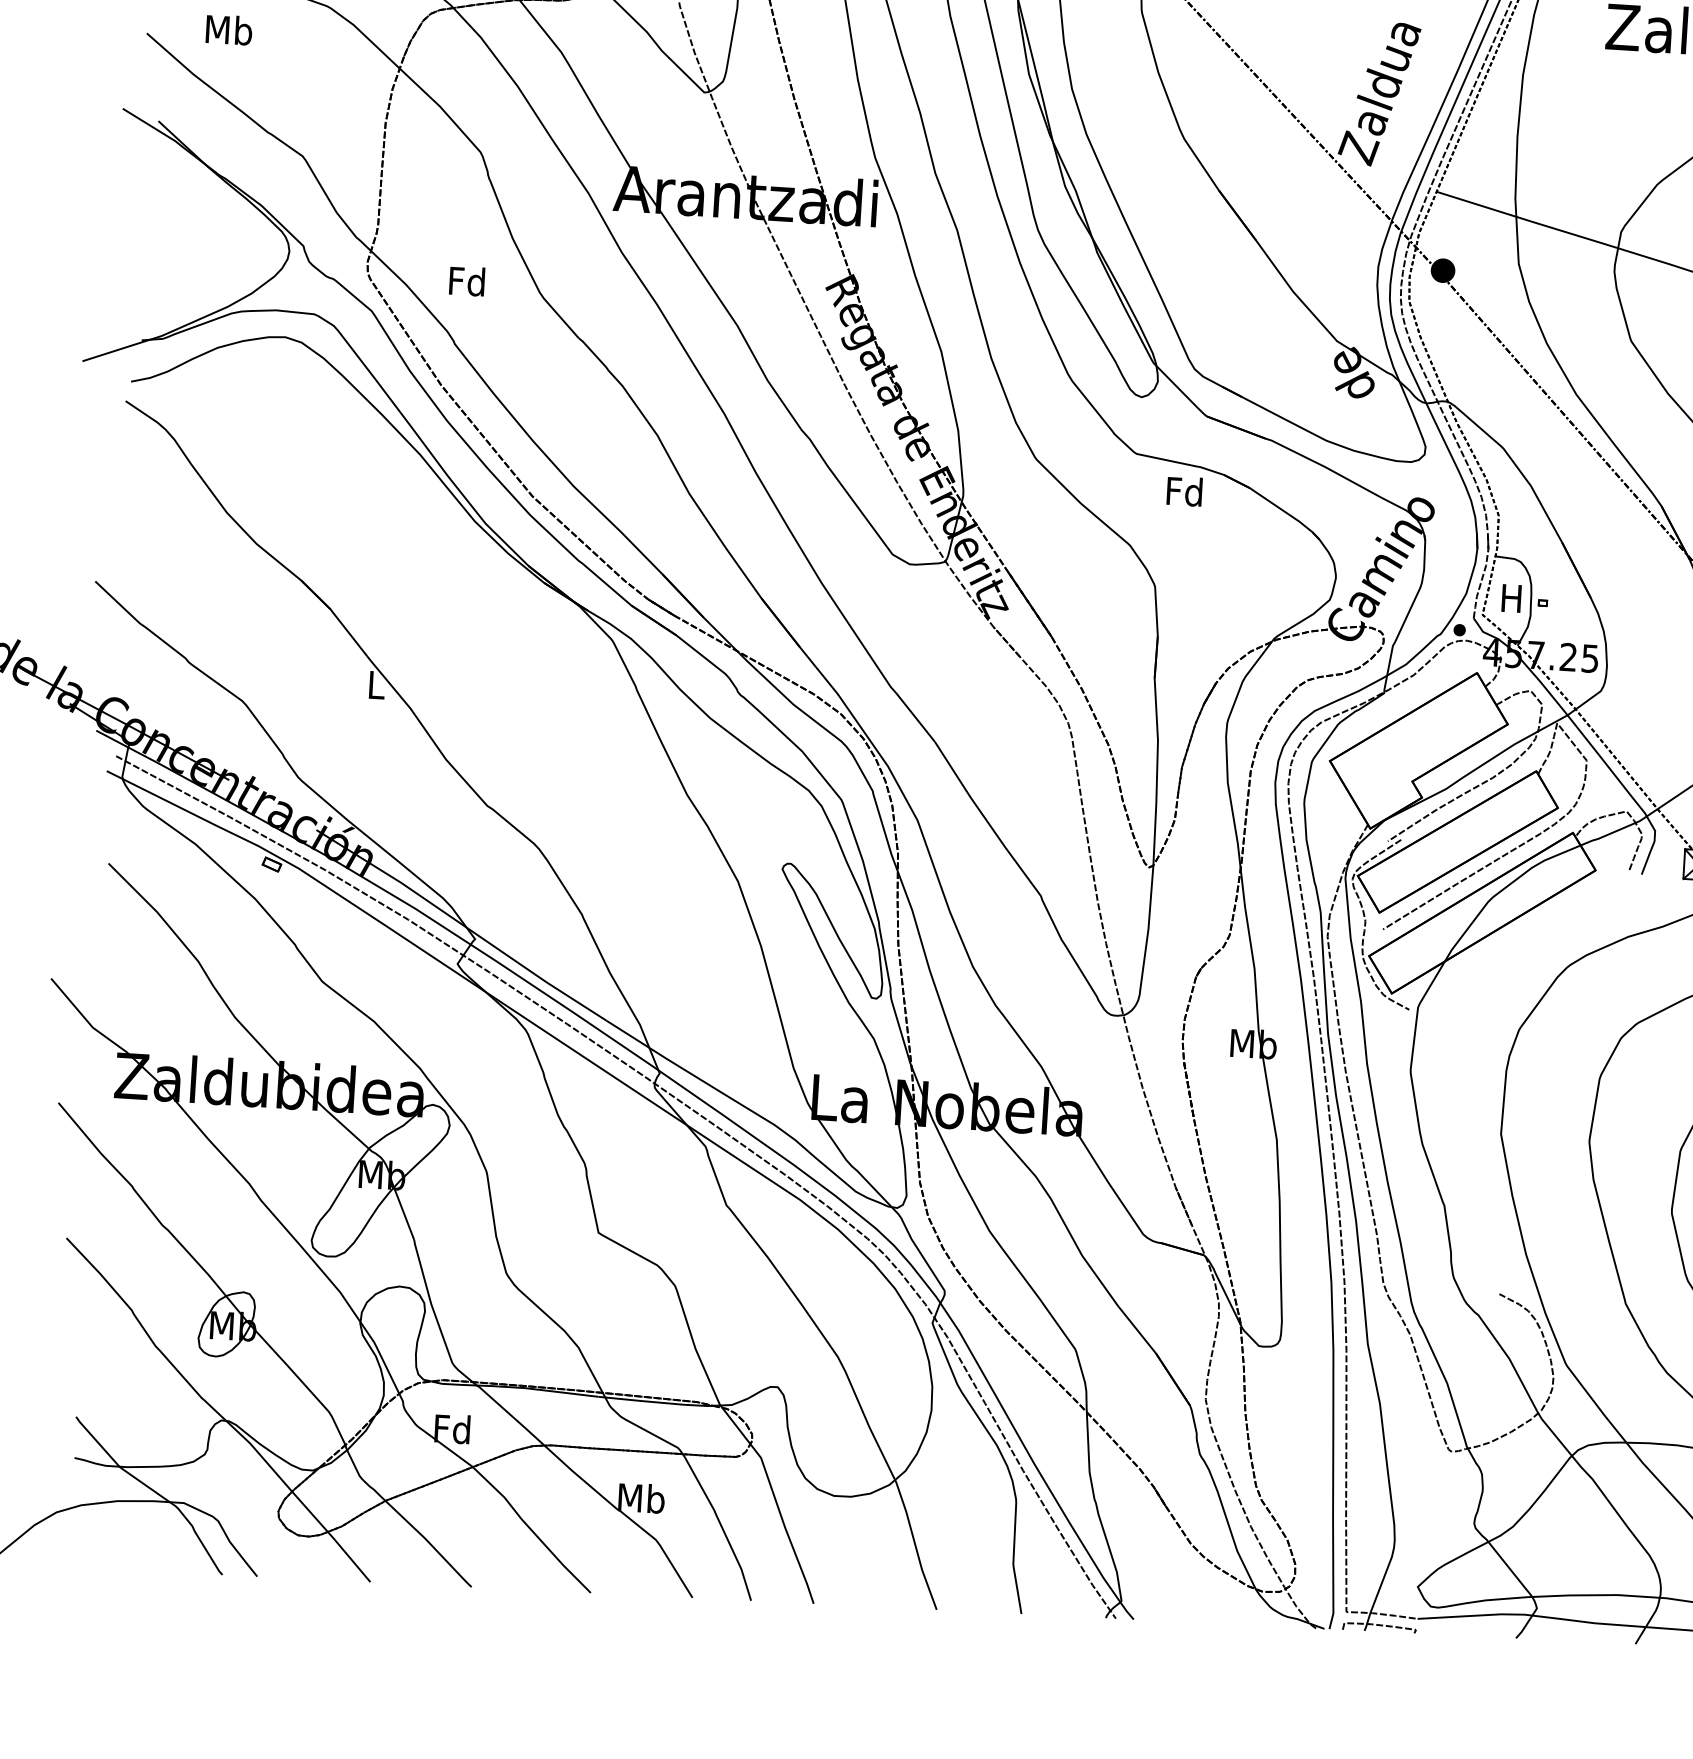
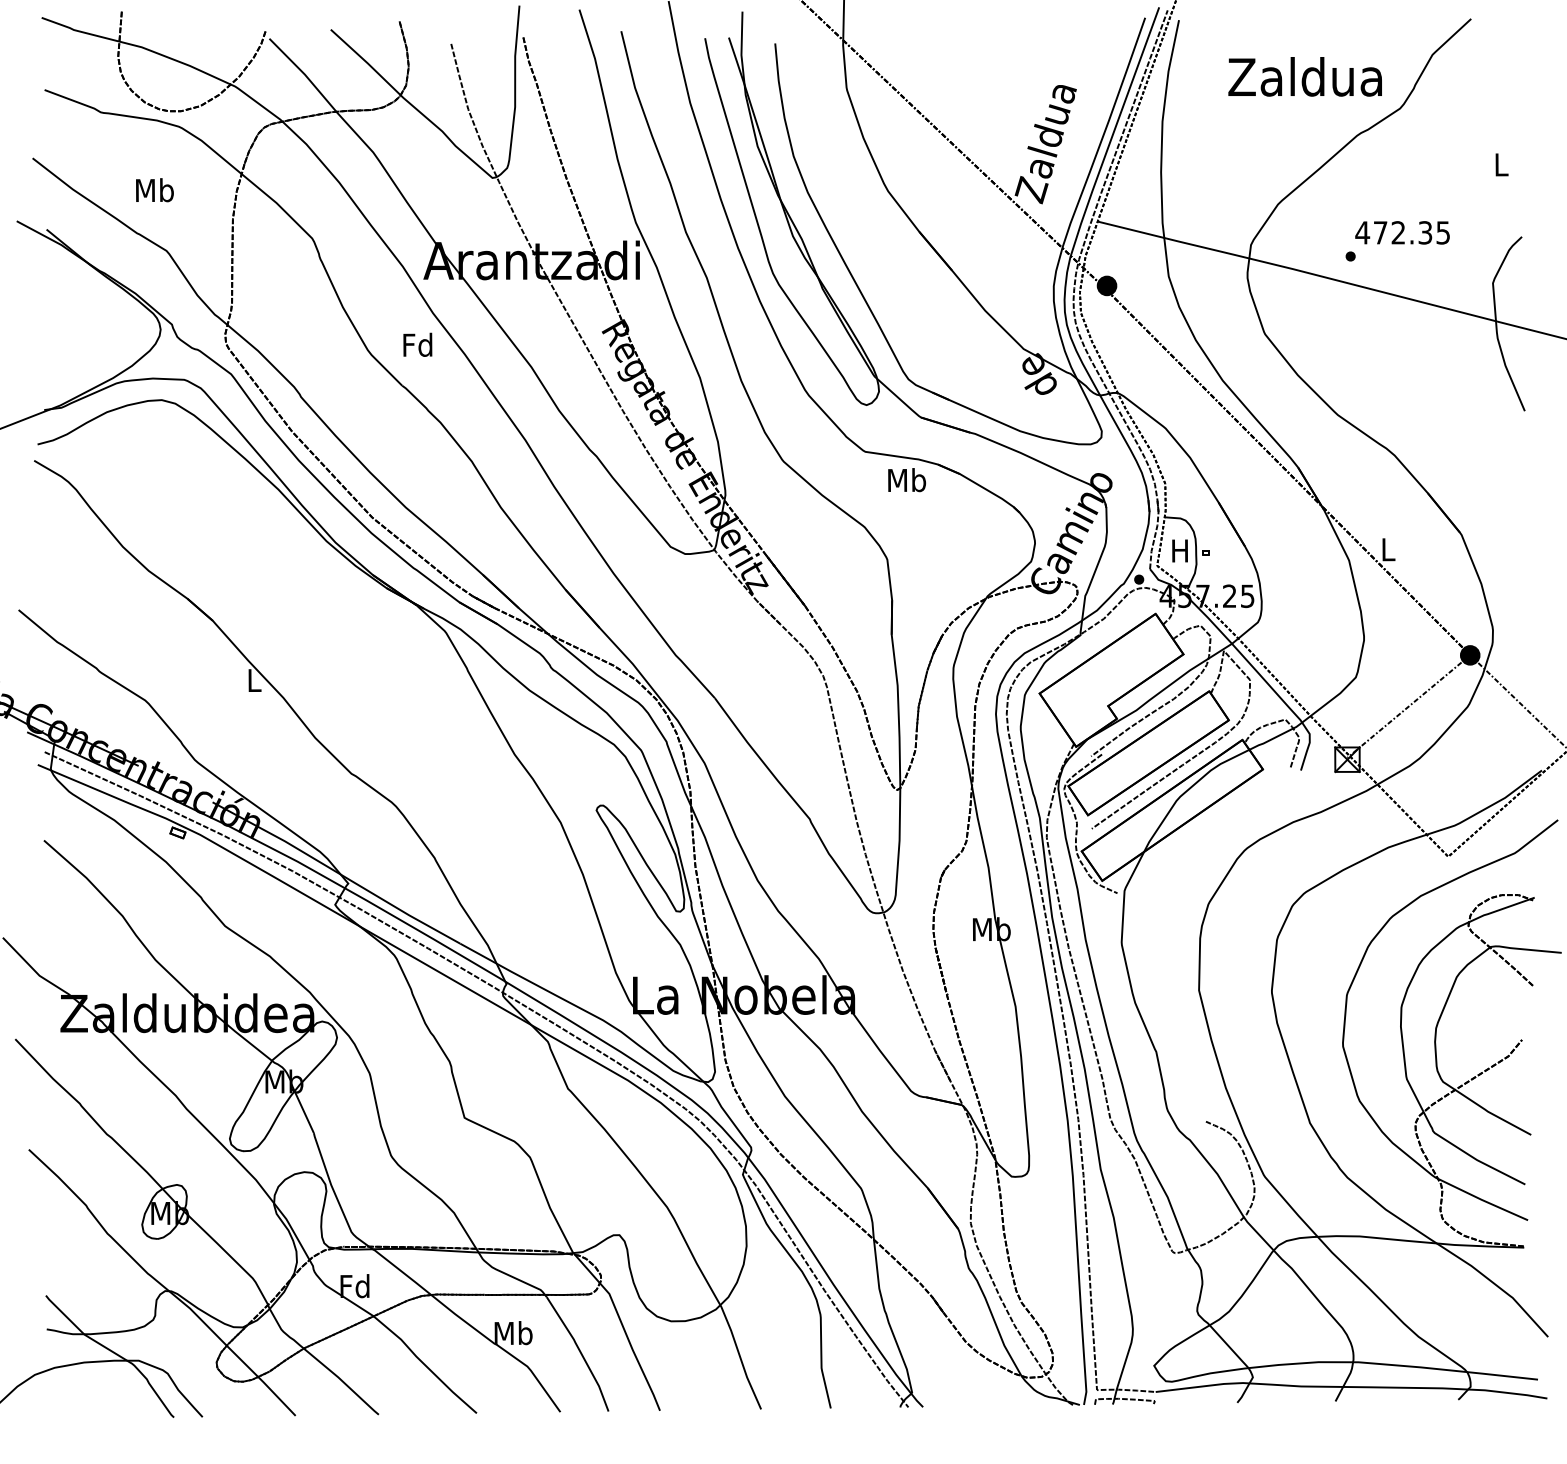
text: (228, 30) -> (154, 190), moved
text: (466, 280) -> (417, 344), moved
text: (1185, 491) -> (907, 480), Fd -> Mb

